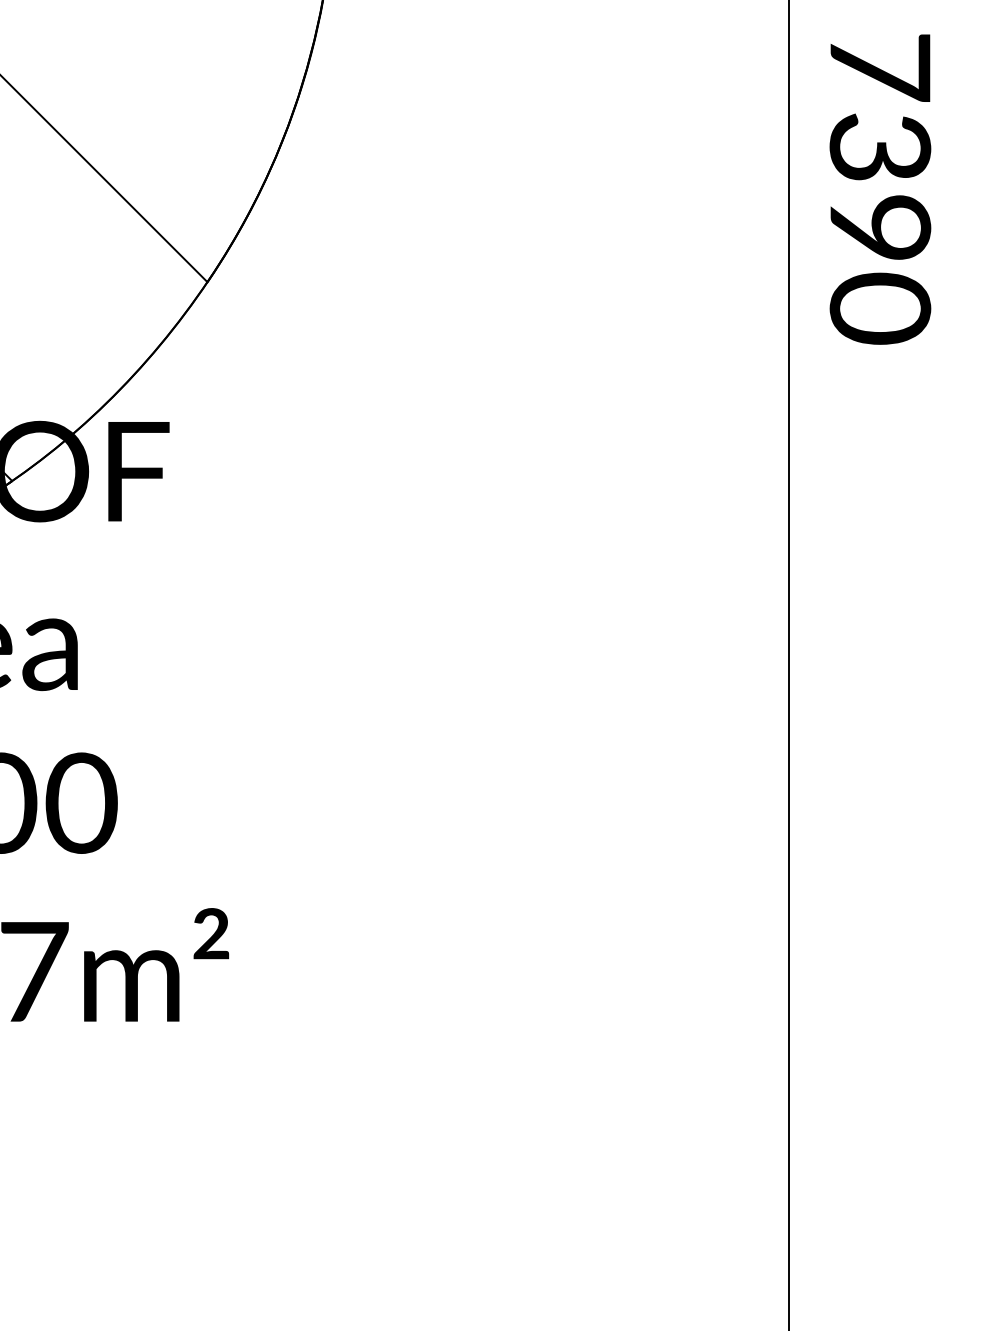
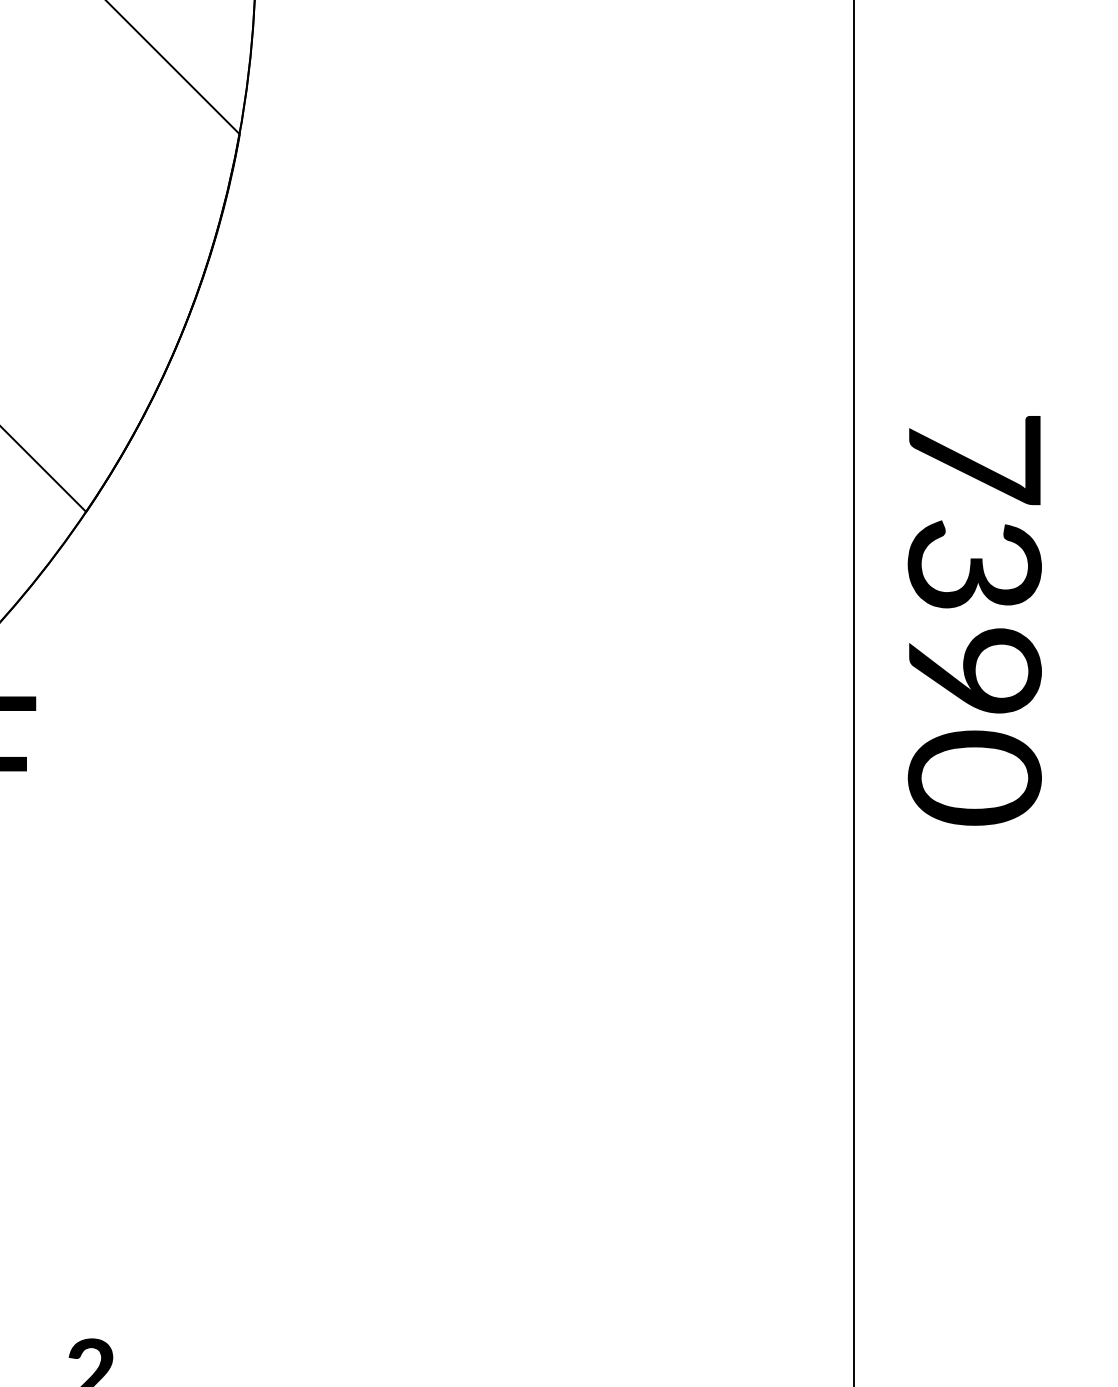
text: (880, 189) -> (974, 620), moved

